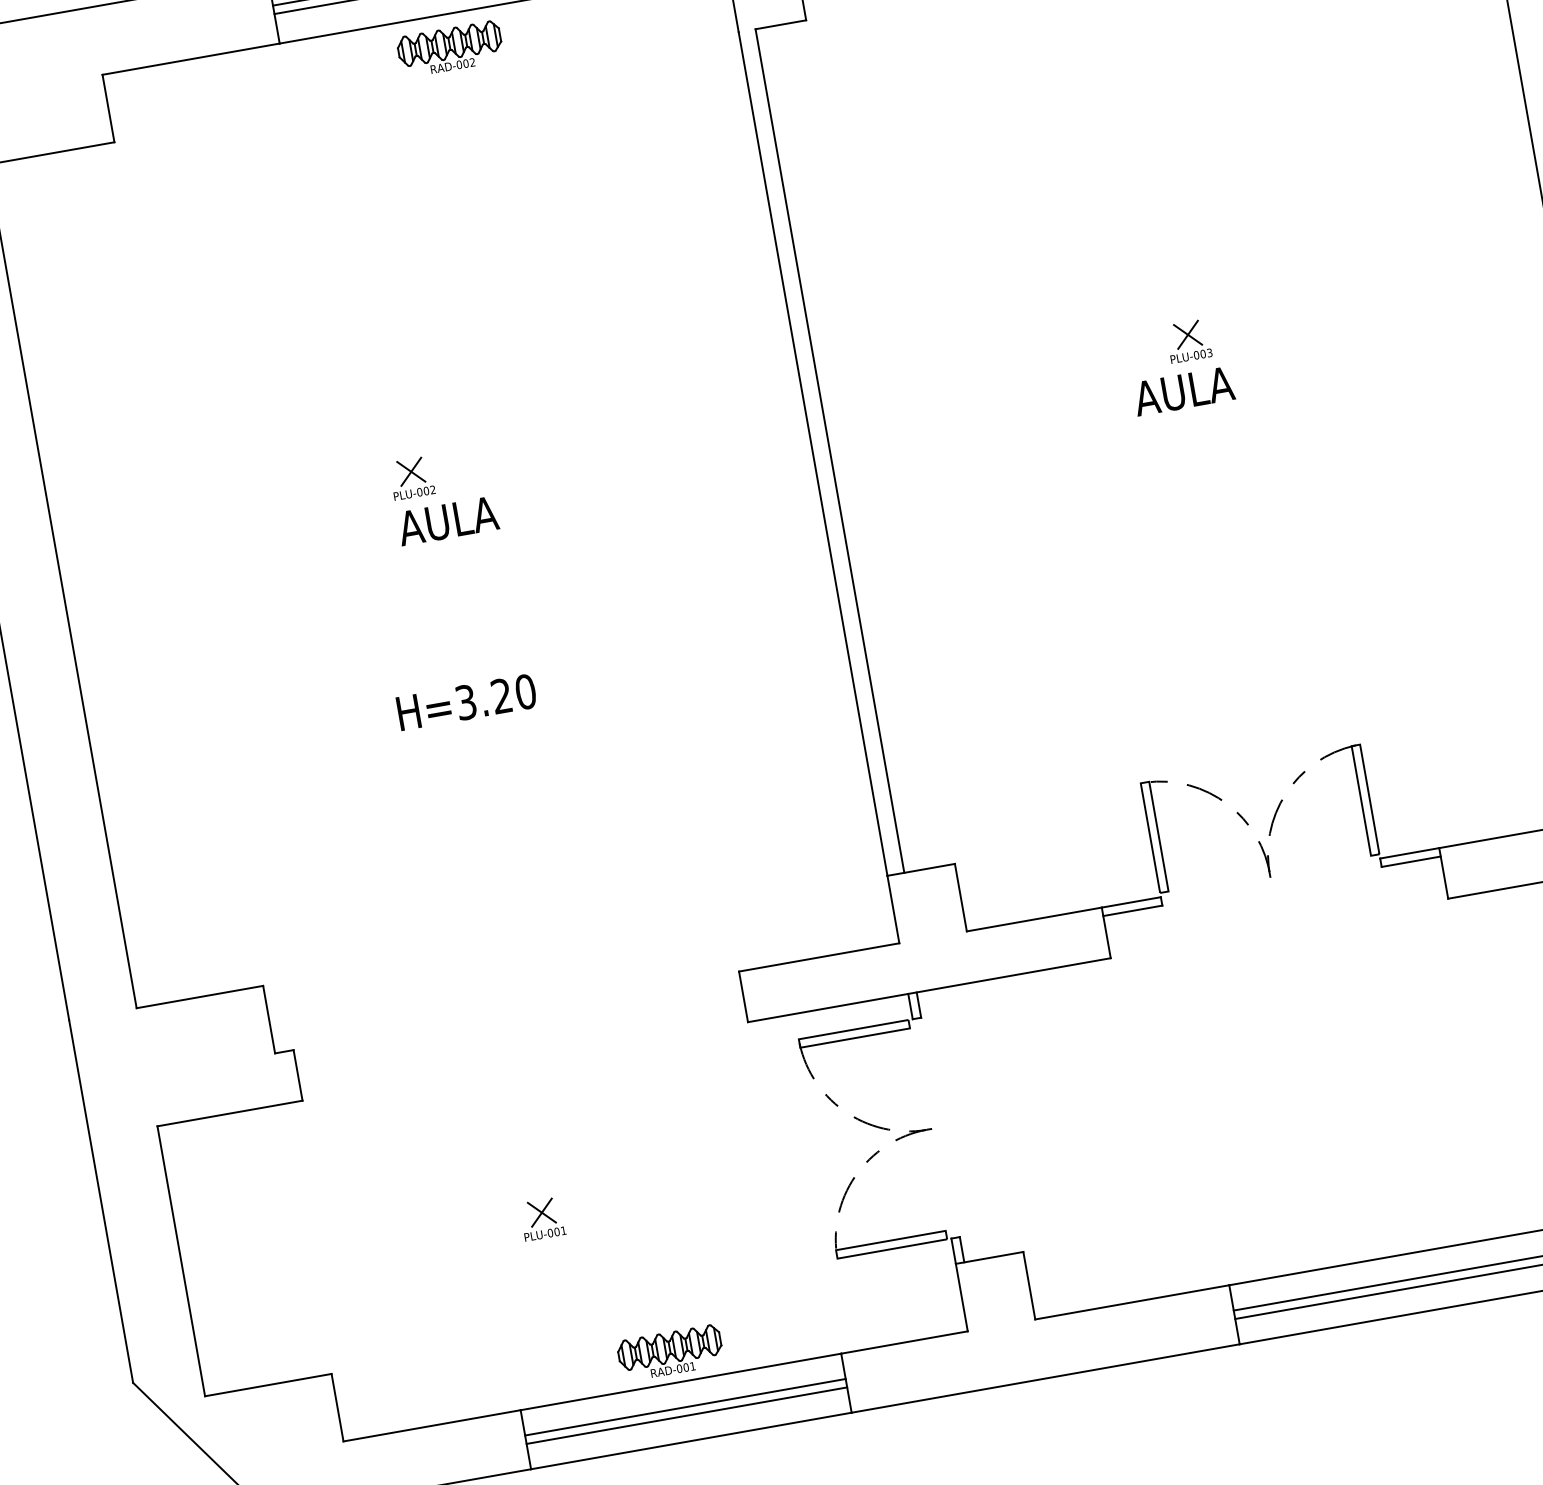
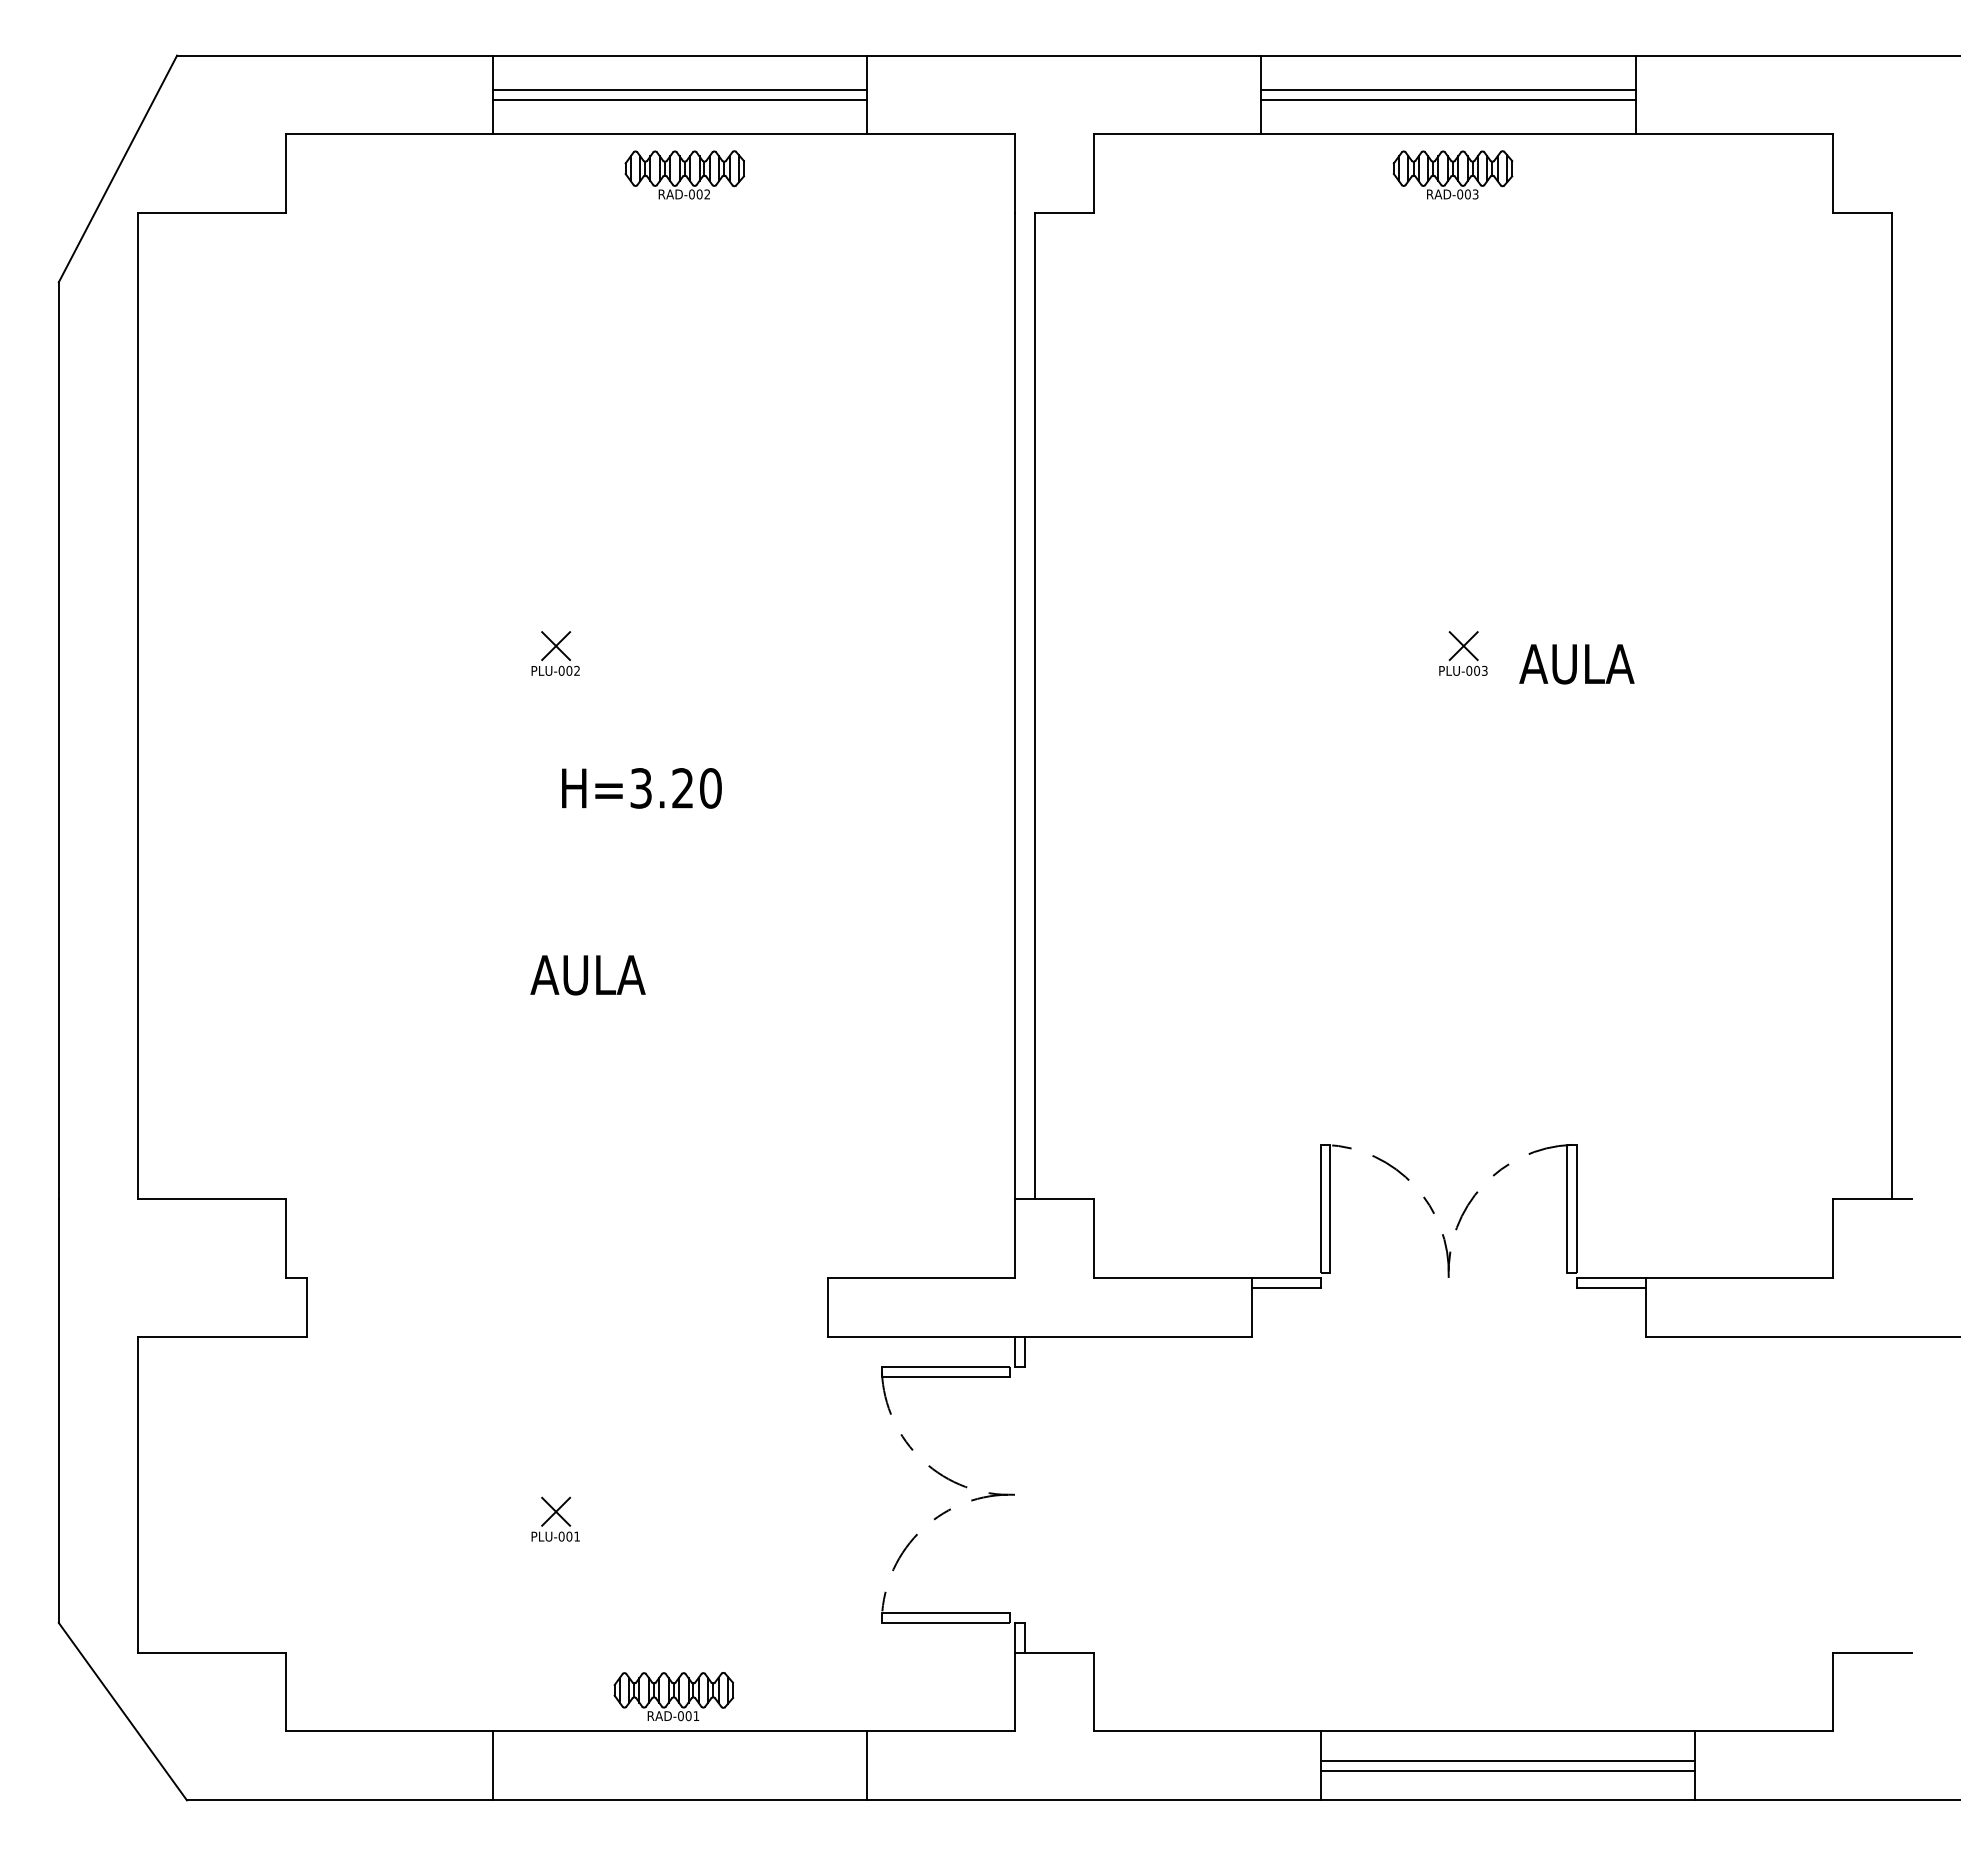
text: (1183, 391) -> (1576, 664), moved
text: (447, 521) -> (587, 975), moved
text: (466, 702) -> (641, 788), moved
line: (685, 1406) -> (679, 1760), removed
line: (686, 1415) -> (679, 1770), removed

